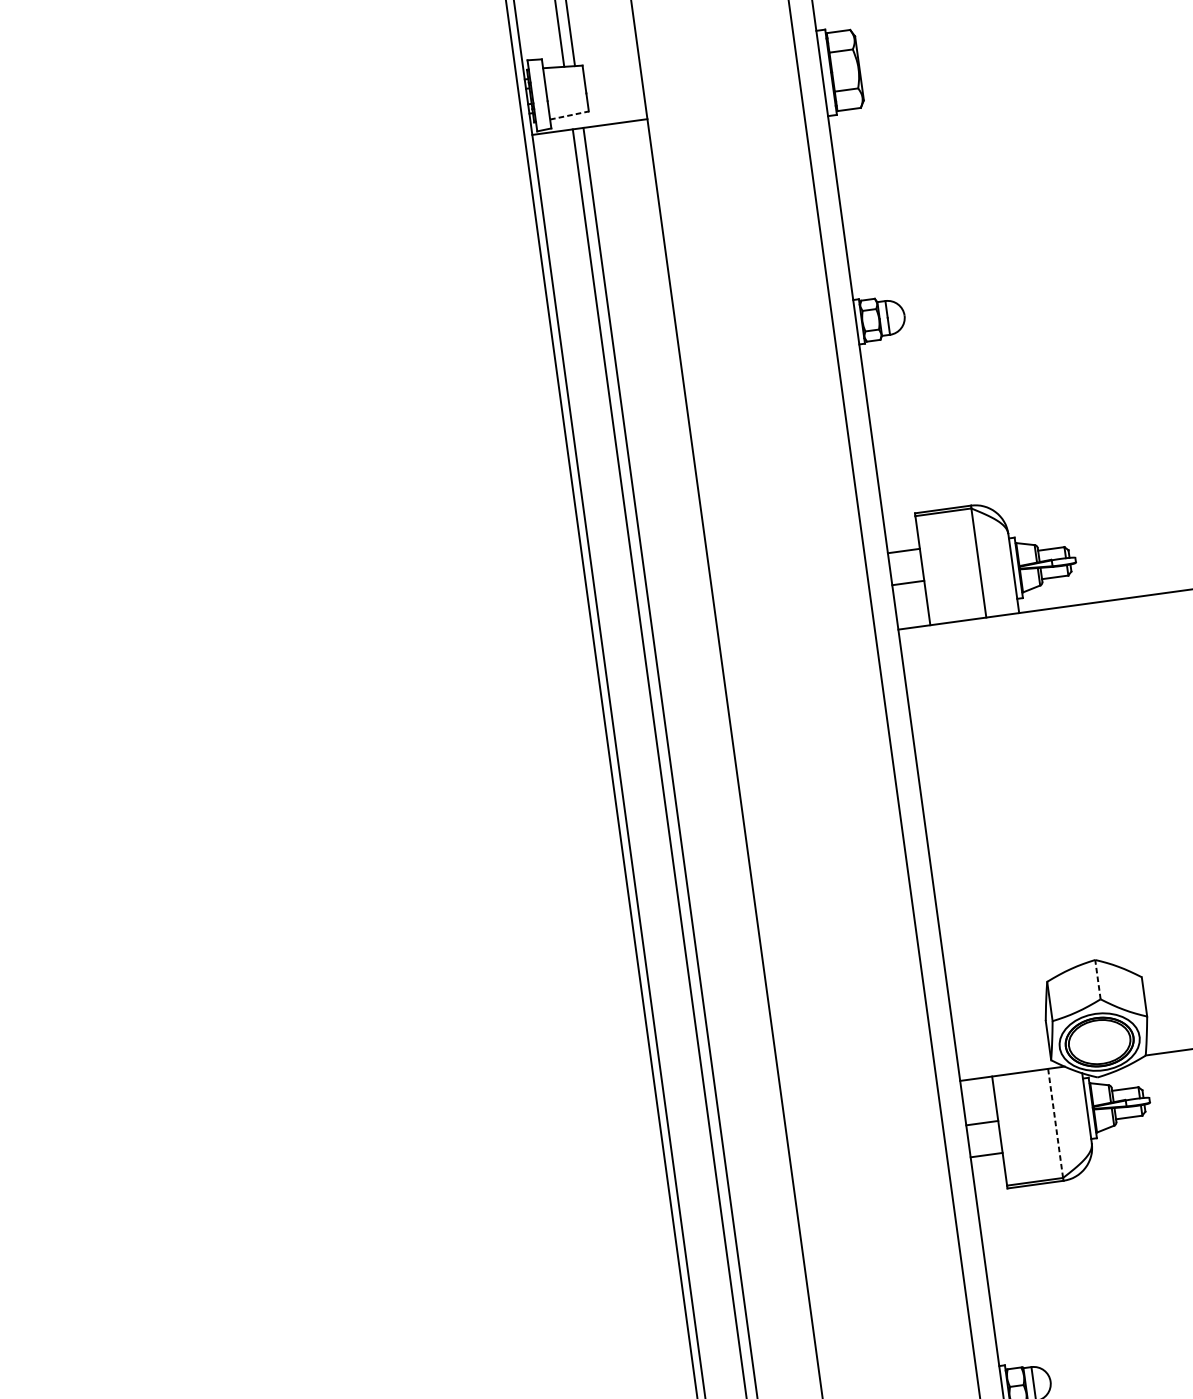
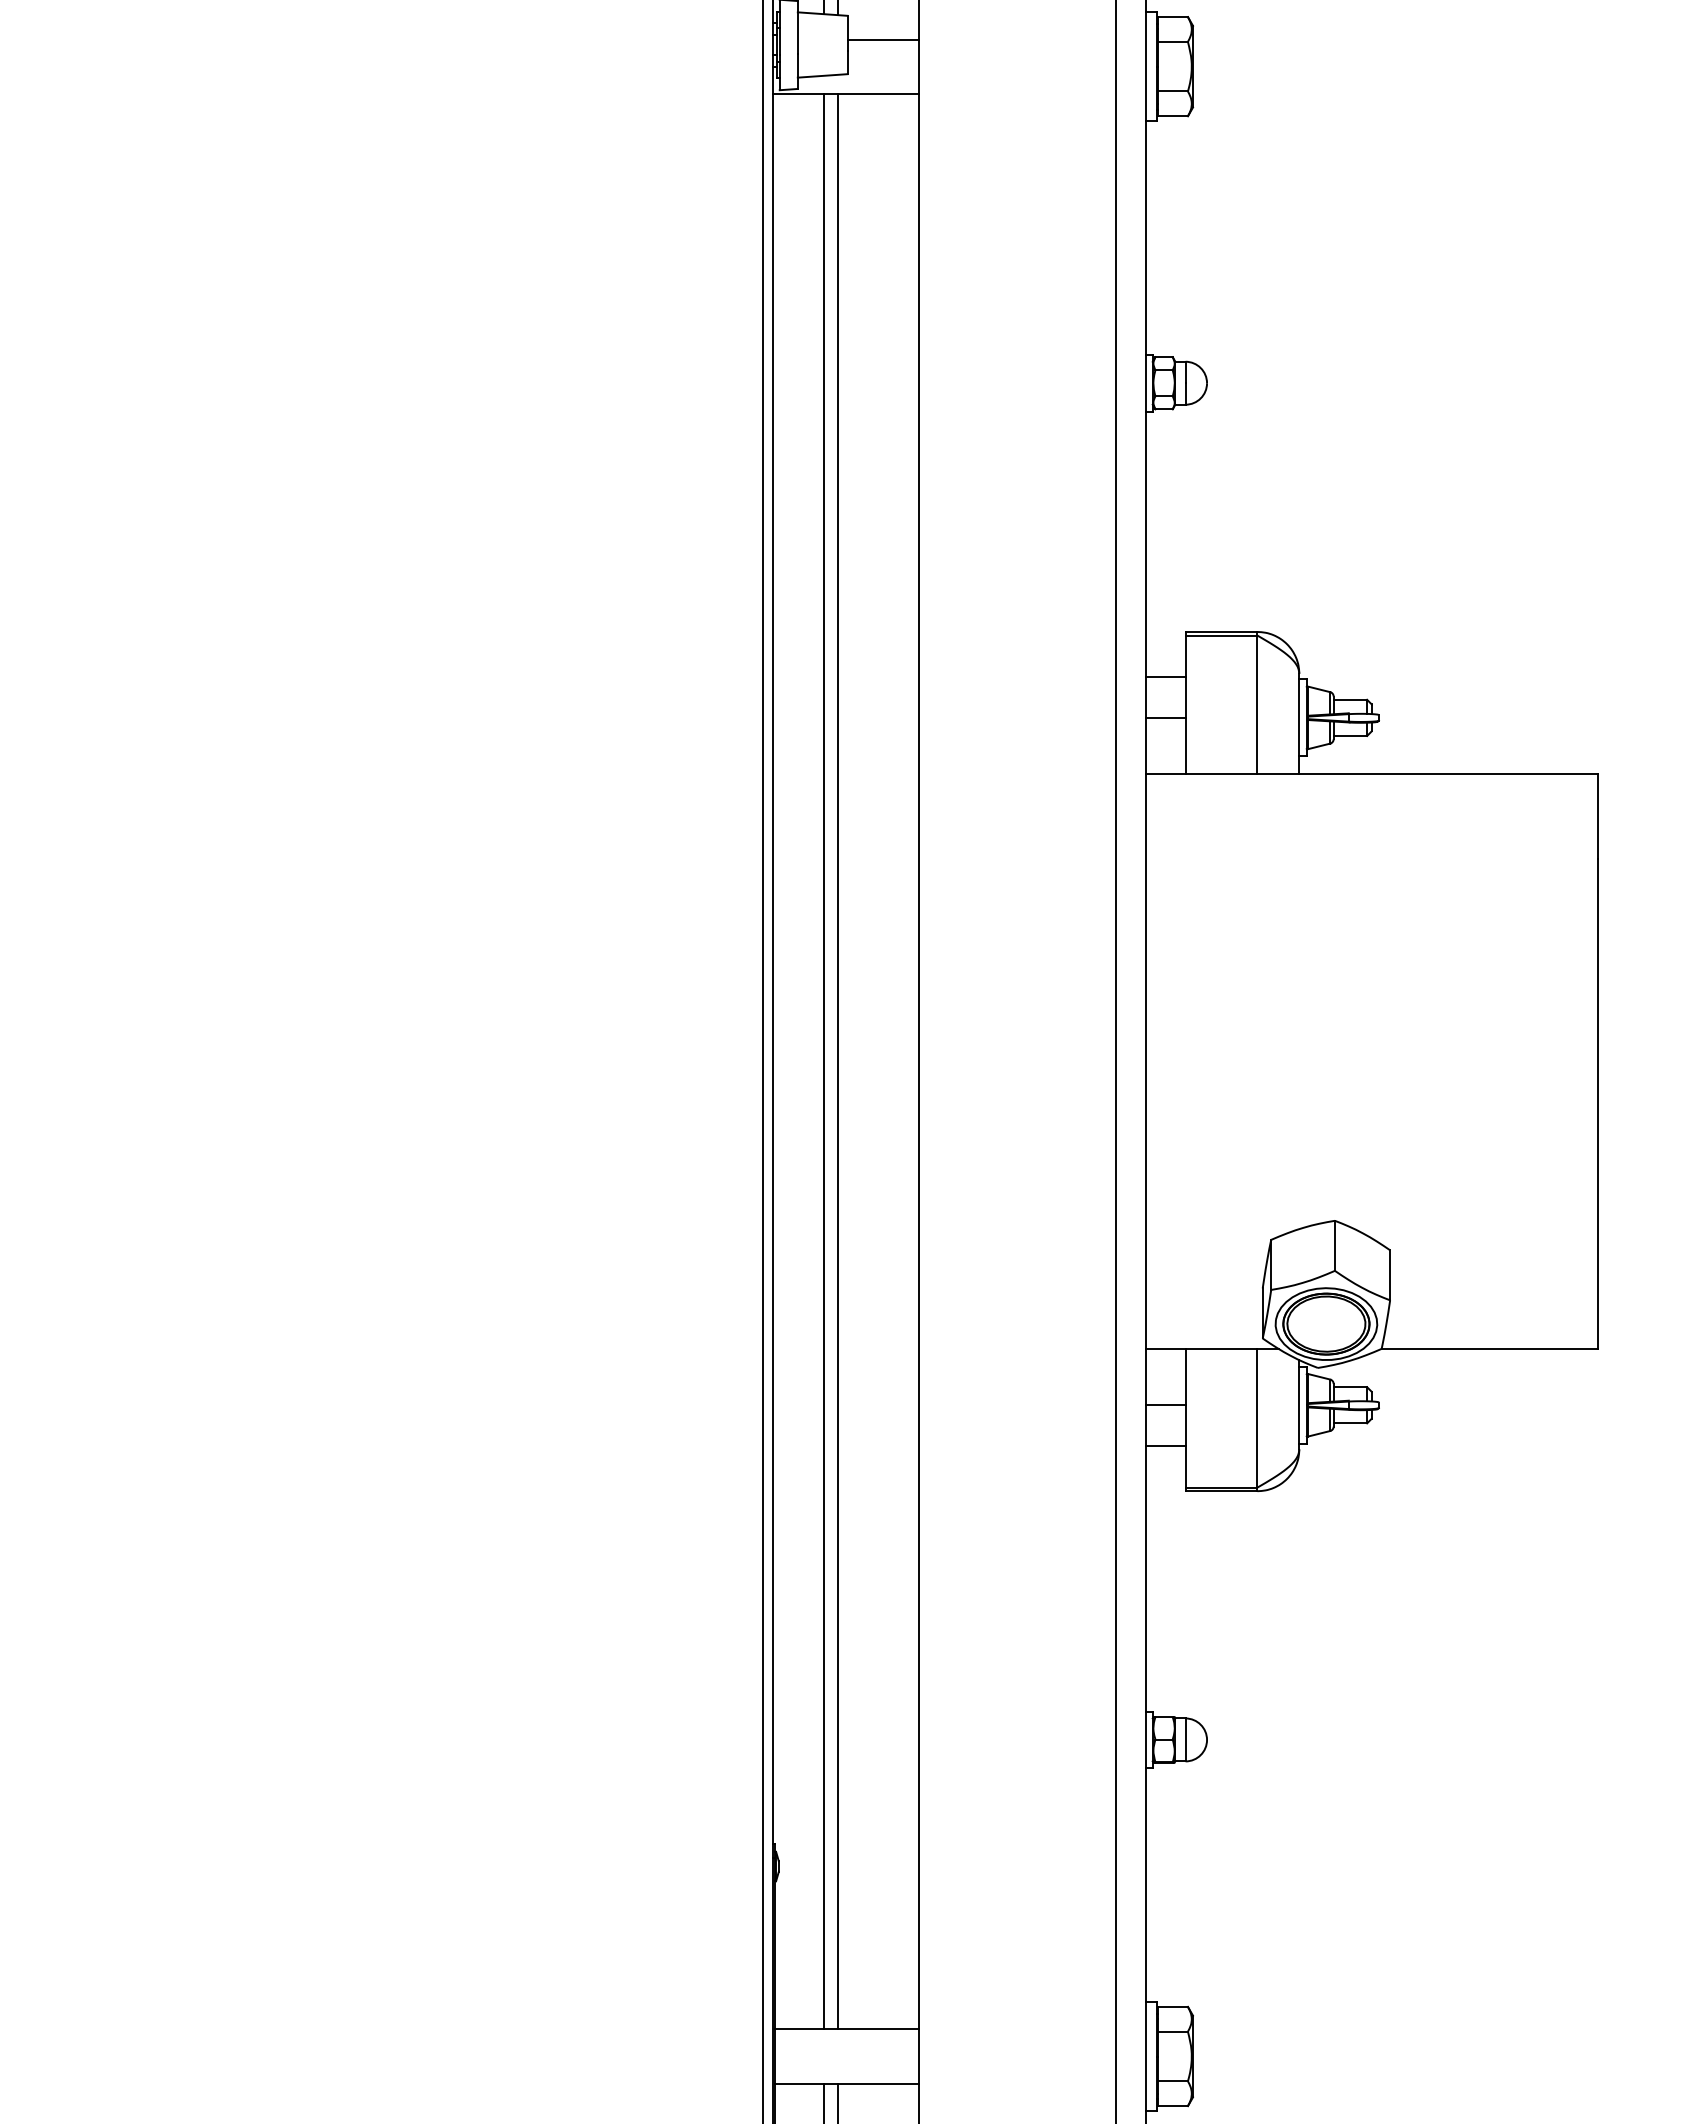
line: (613, 80) -> (883, 39), added
line: (569, 115) -> (822, 75), dashed -> solid
line: (1097, 979) -> (1334, 1245), dashed -> solid
line: (1055, 1123) -> (1257, 1418), dashed -> solid

